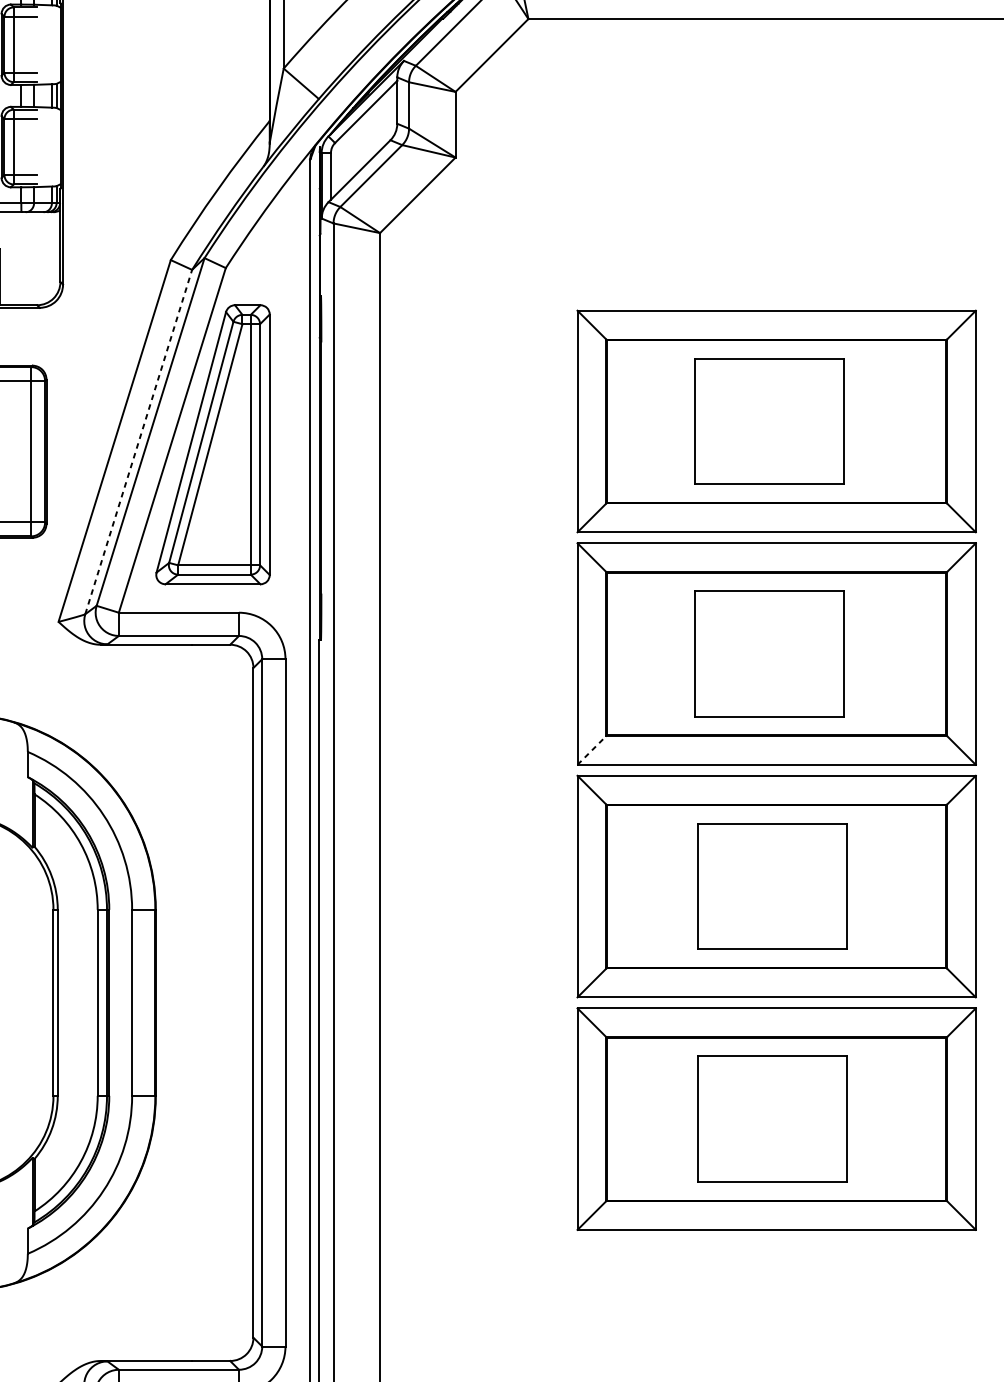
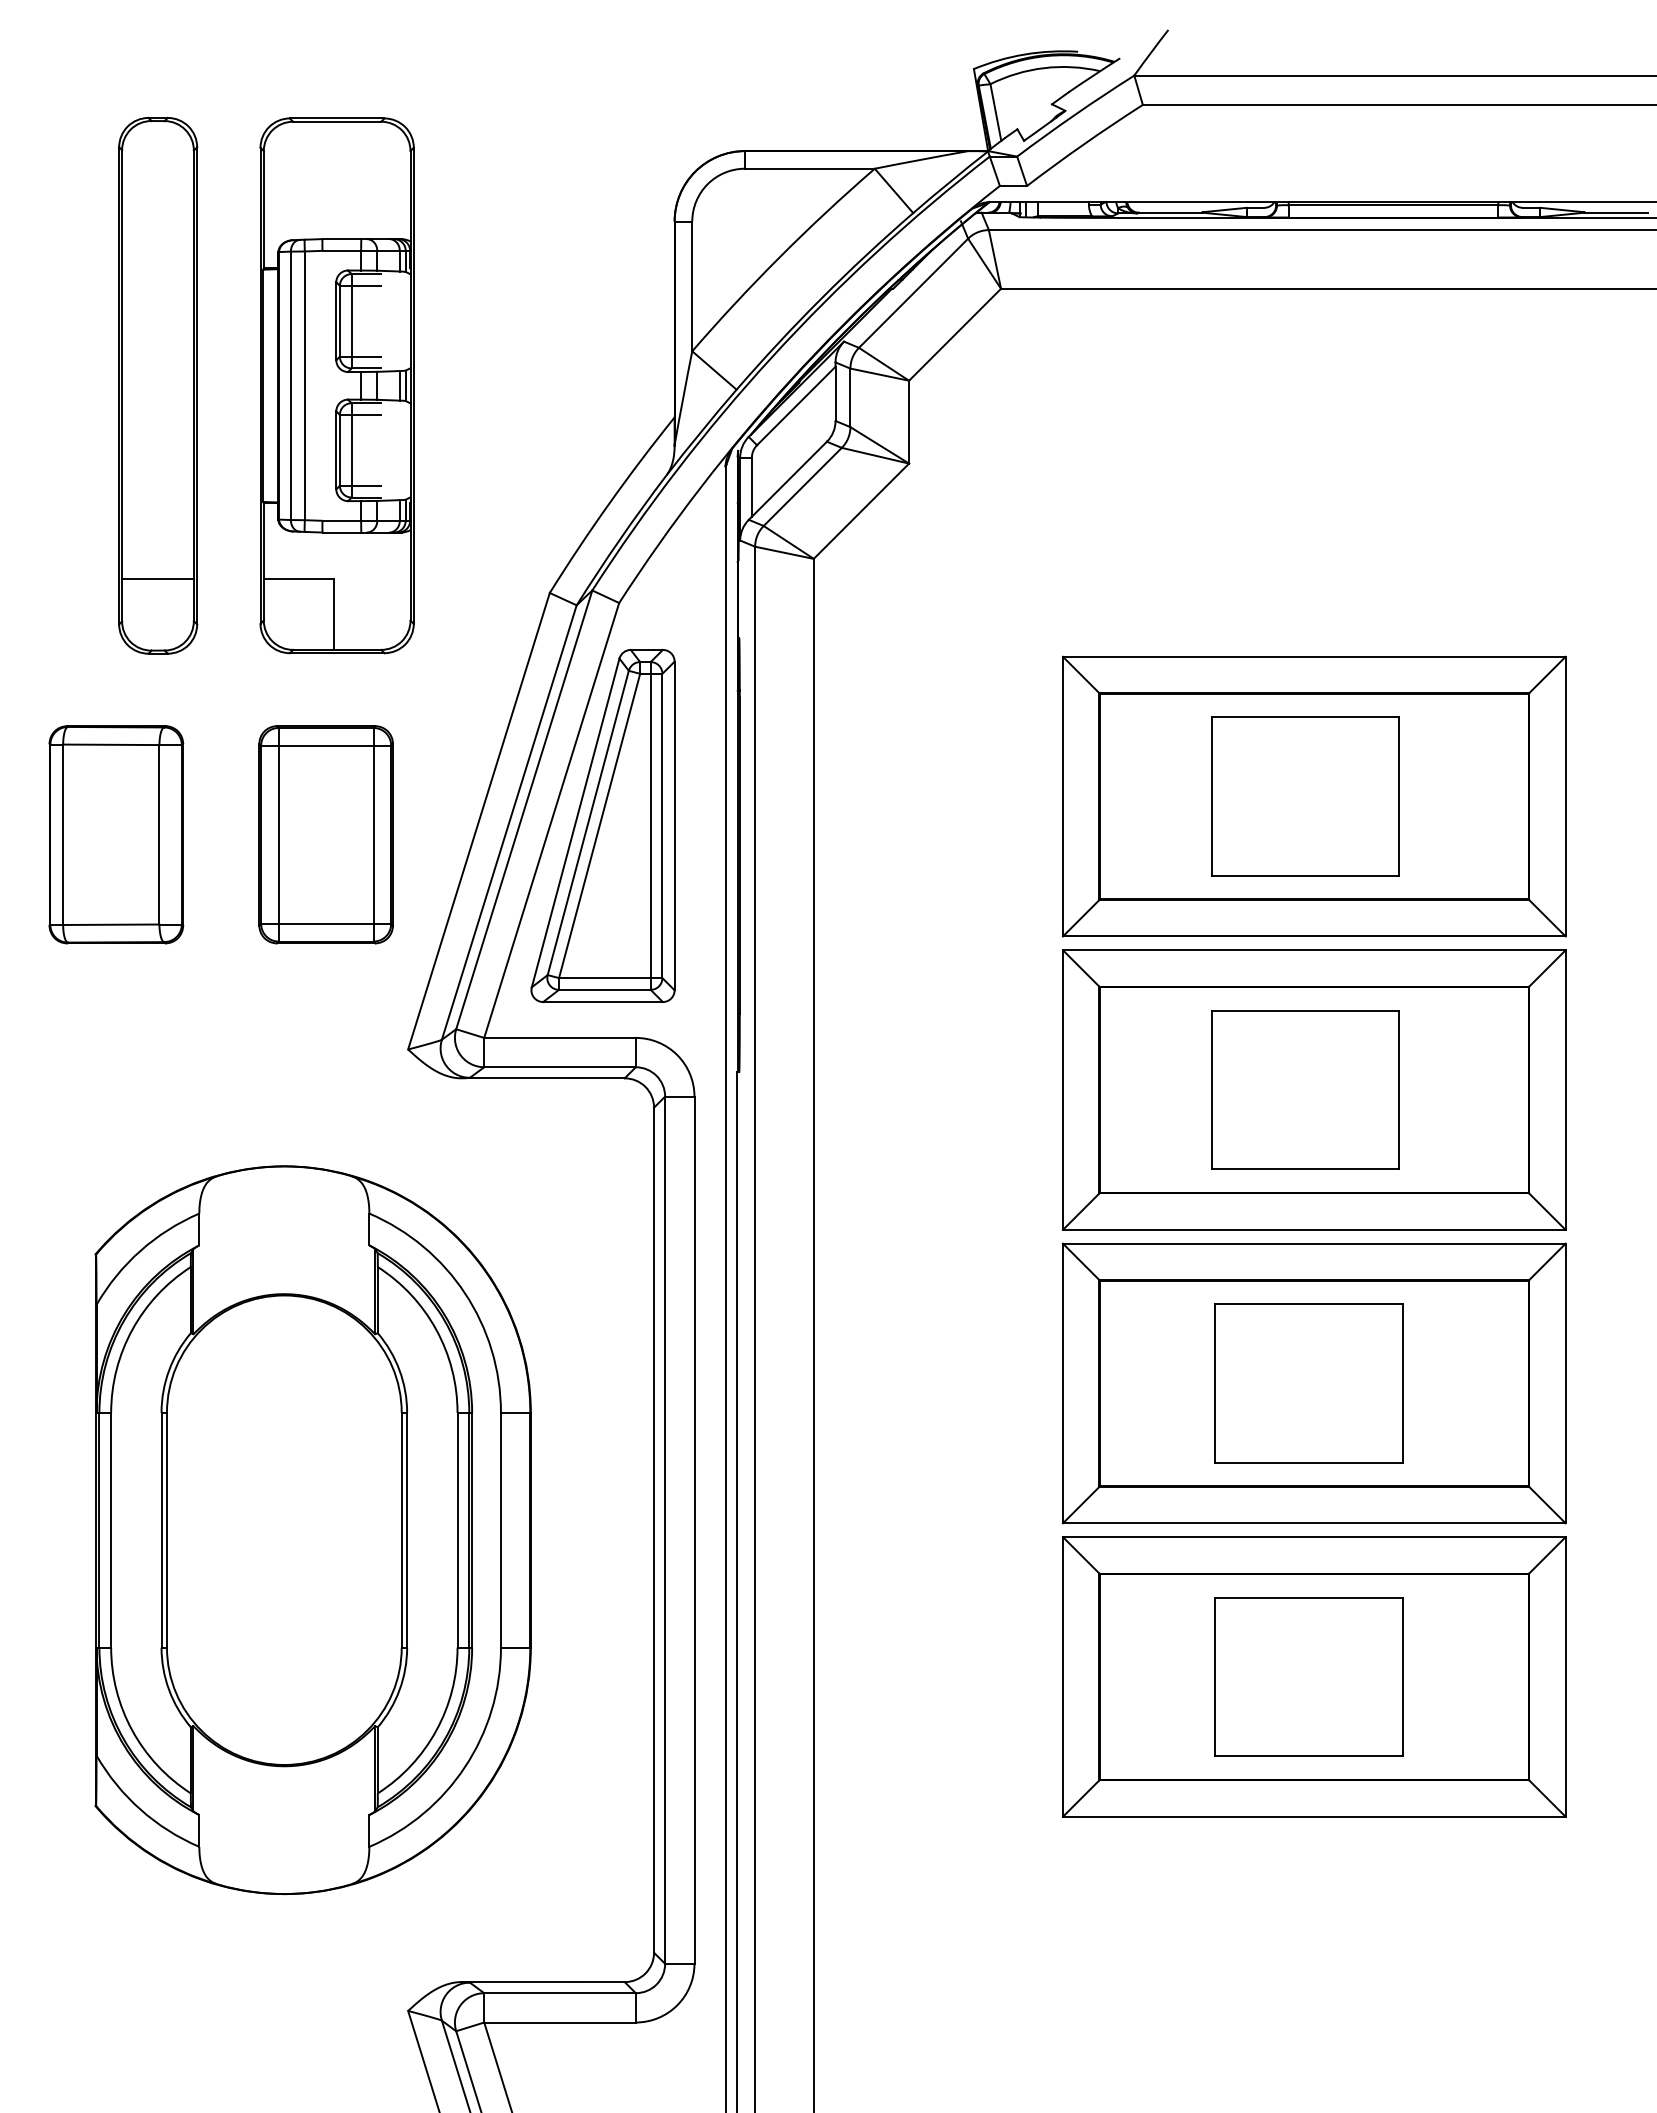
line: (138, 442) -> (509, 822), dashed -> solid
line: (592, 750) -> (1081, 1211), dashed -> solid

